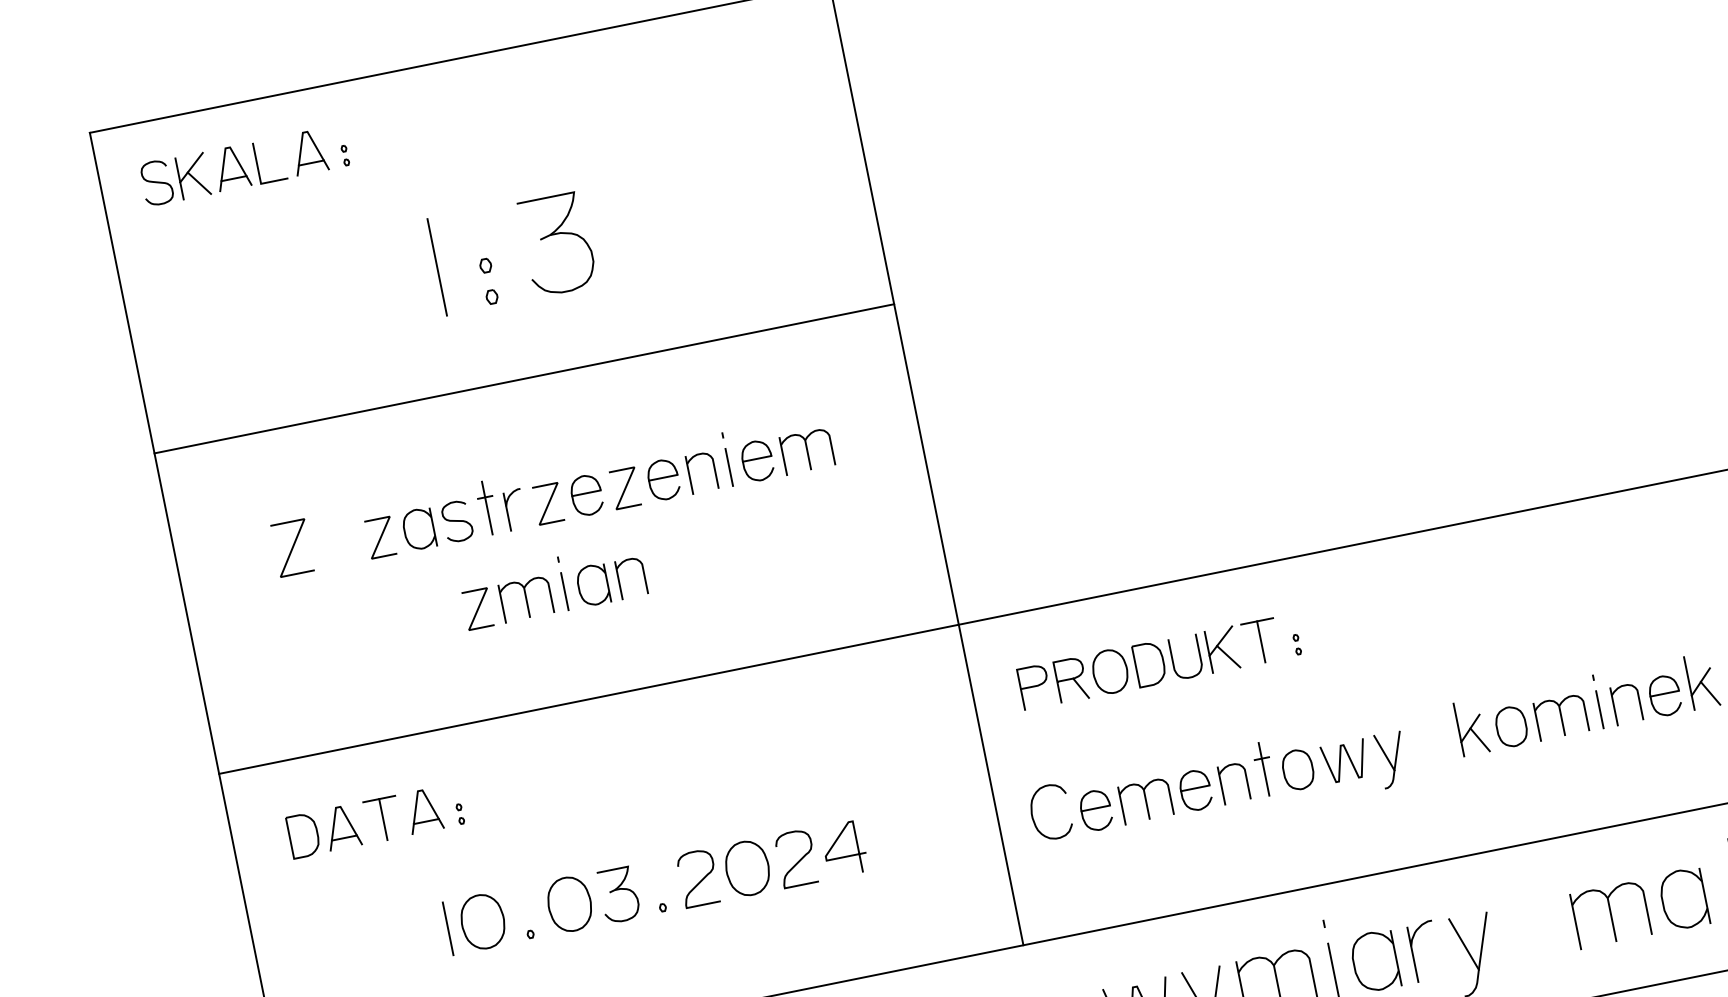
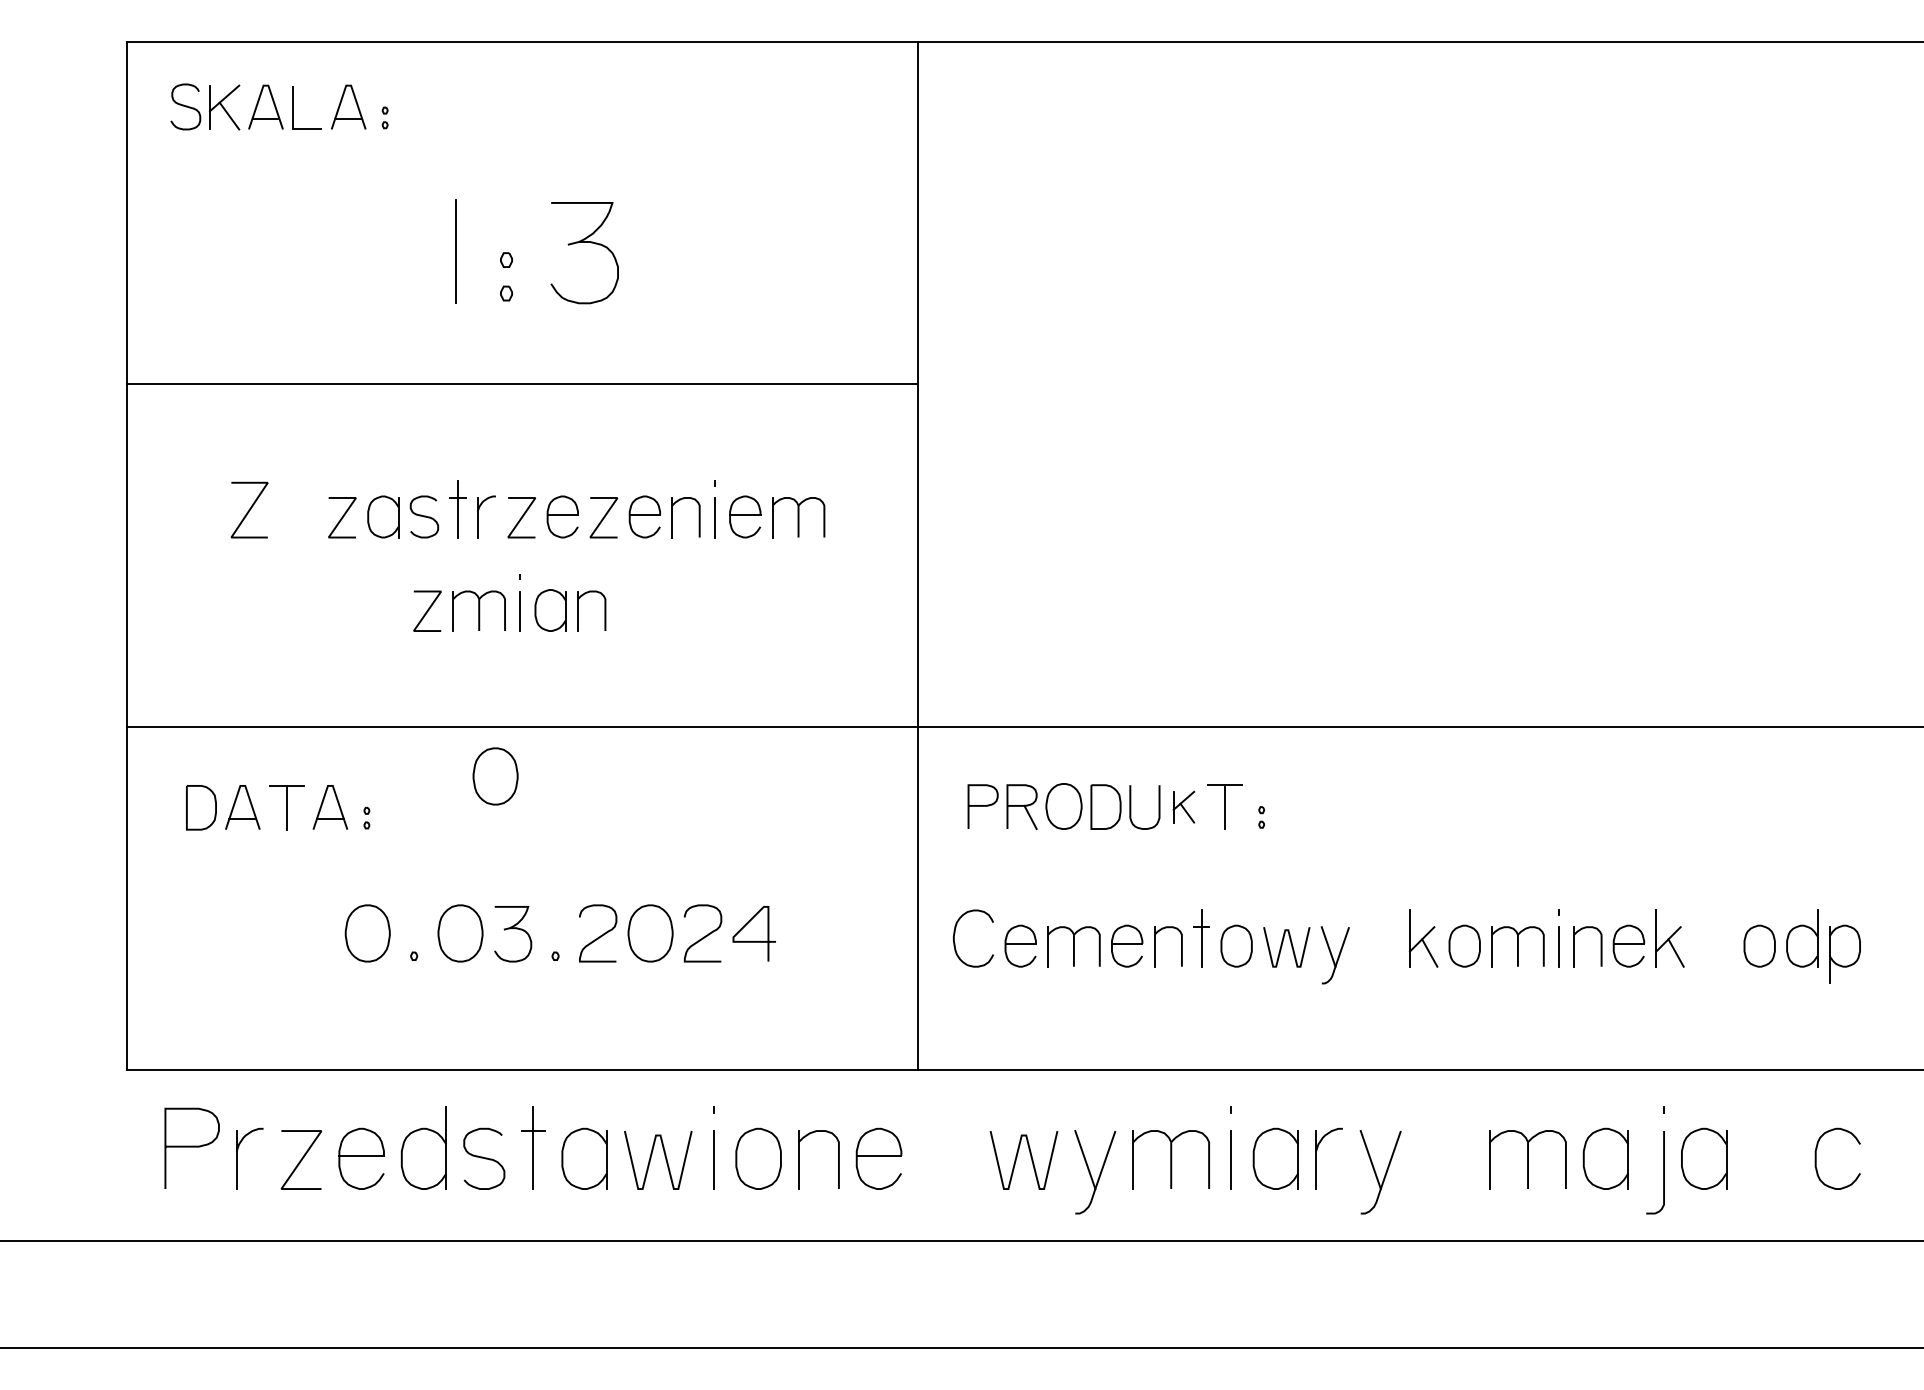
part: (1222, 650) -> (1183, 807), size x0.7
part: (572, 750) -> (495, 776), added
line: (448, 928) -> (330, 933), removed

